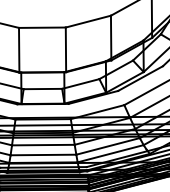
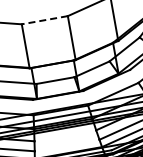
line: (41, 27) -> (43, 20), solid -> dashed
line: (43, 144) -> (65, 135), removed
line: (43, 154) -> (67, 145), removed

